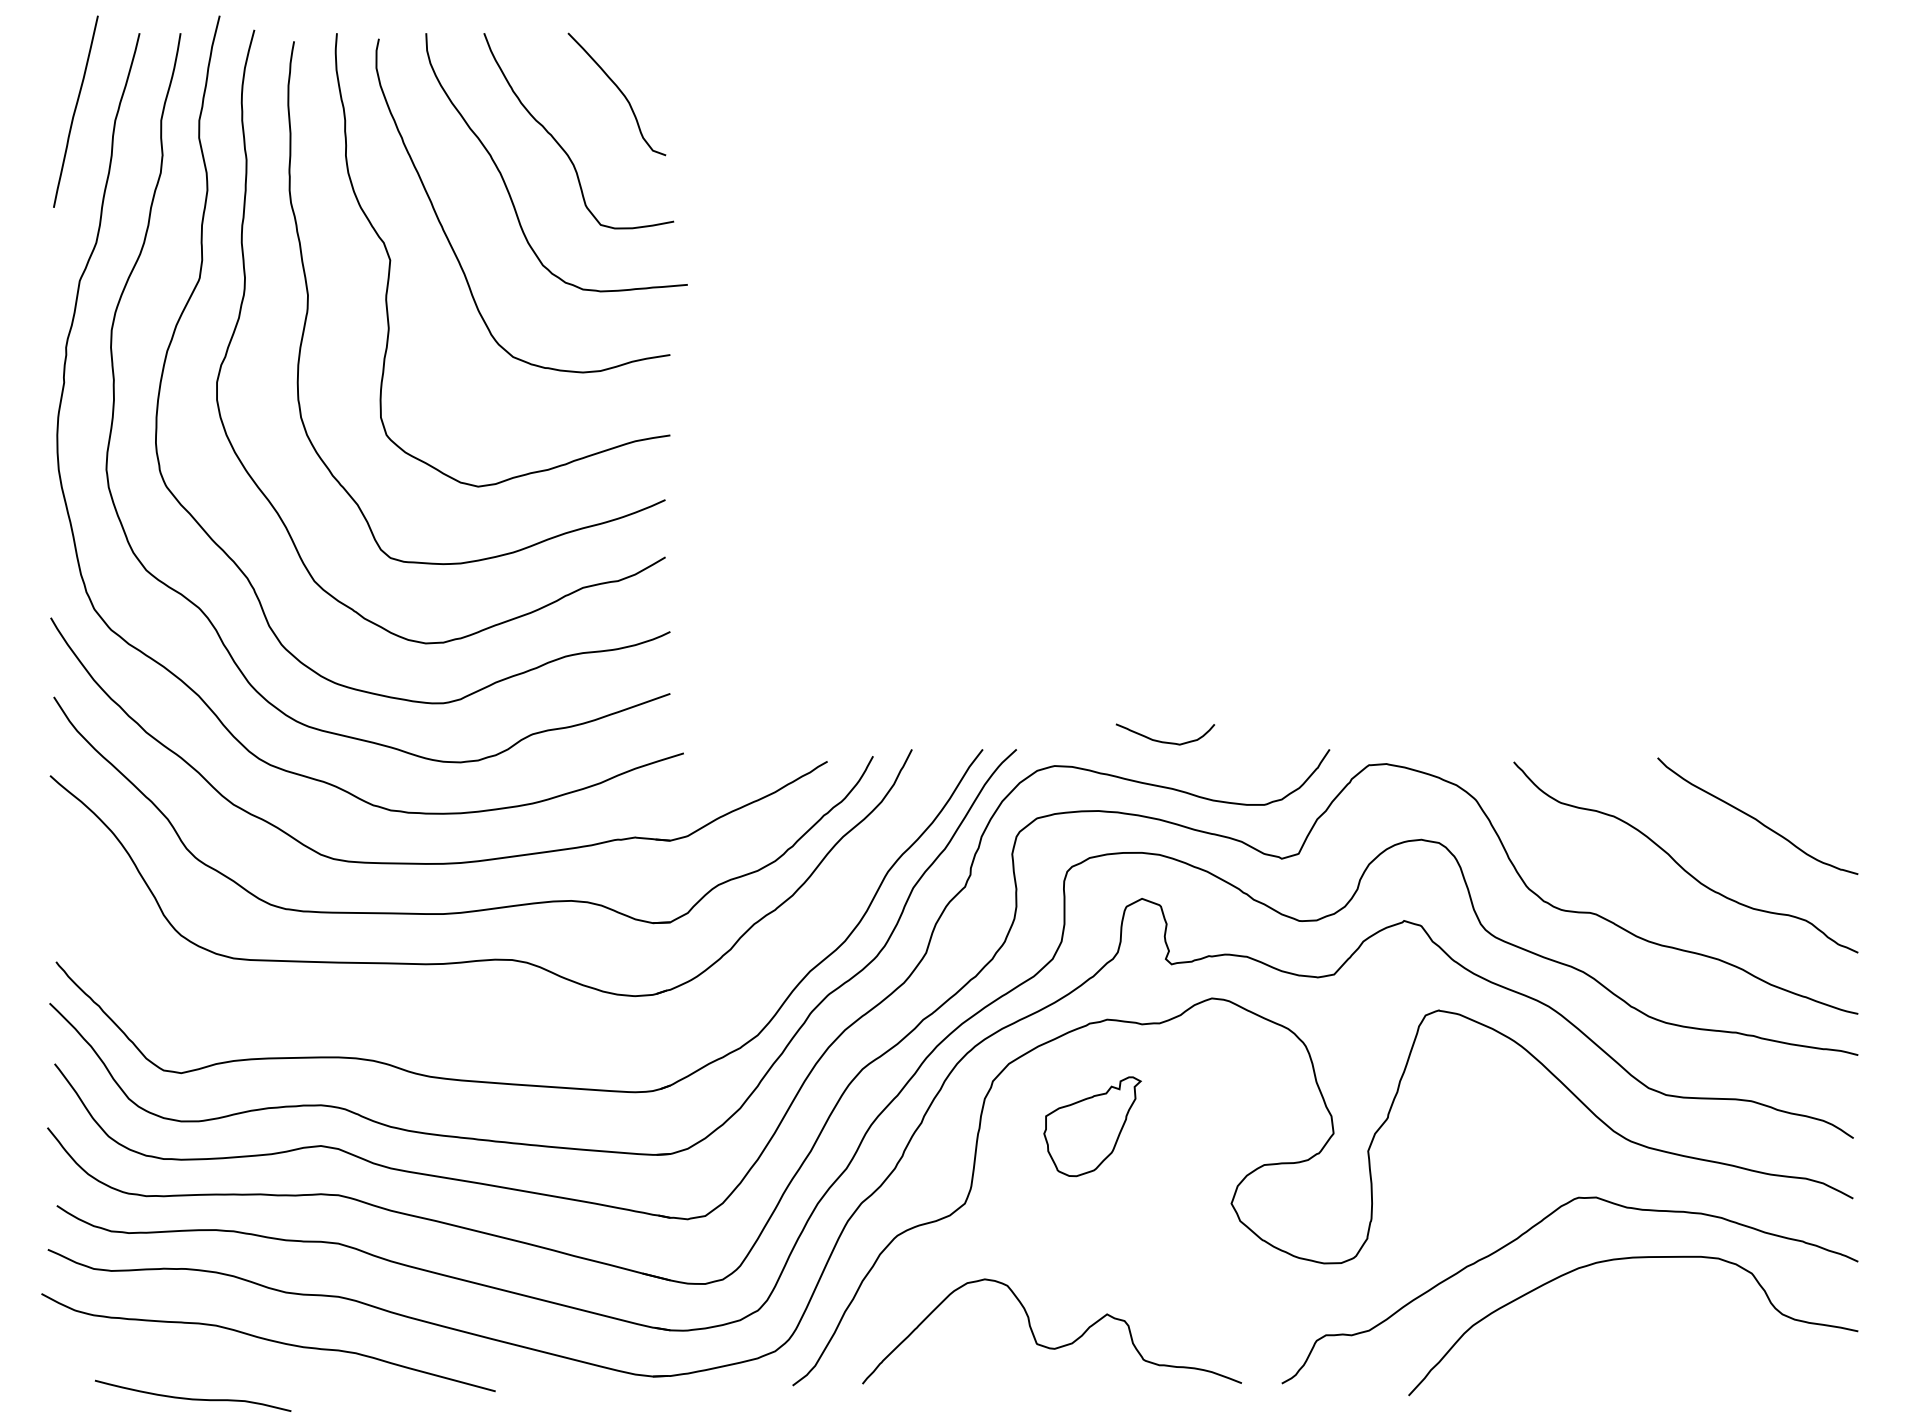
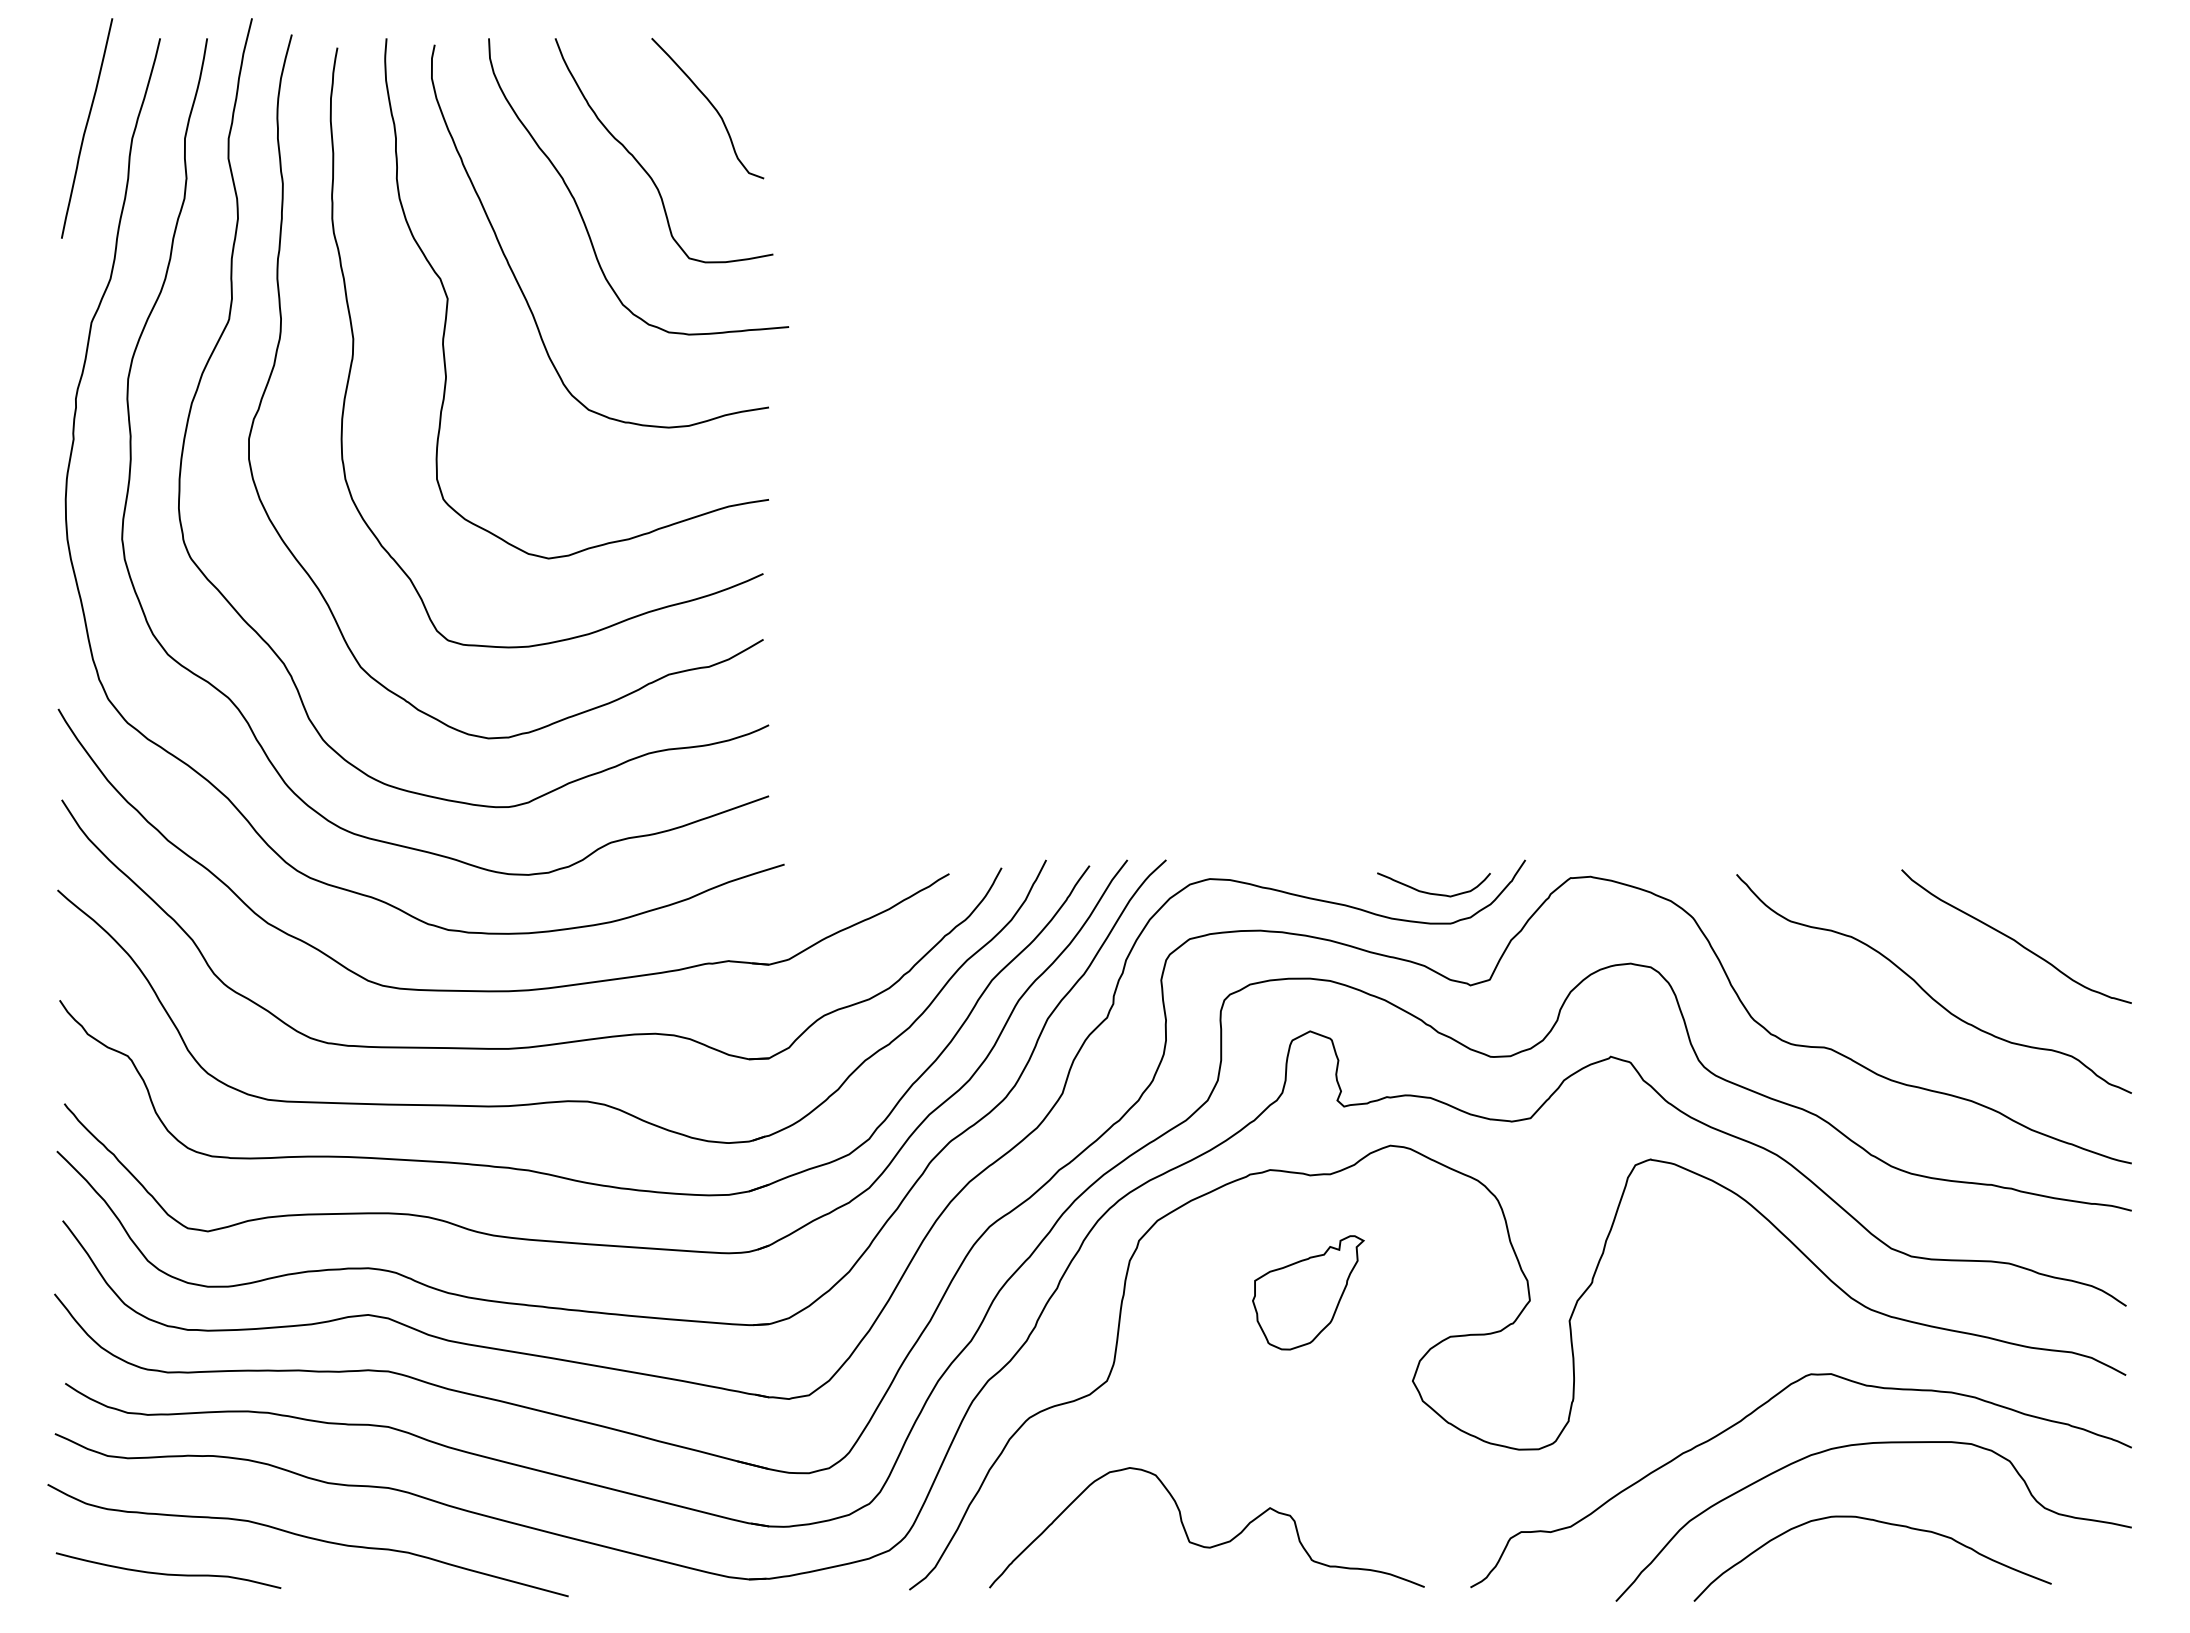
curve: (1162, 741) -> (1430, 892), moved
part: (474, 1021) -> (544, 1172), added
part: (1092, 1126) -> (1308, 1292), moved
curve: (1640, 1327) -> (1882, 1523), added
curve: (193, 1398) -> (168, 1573), moved

